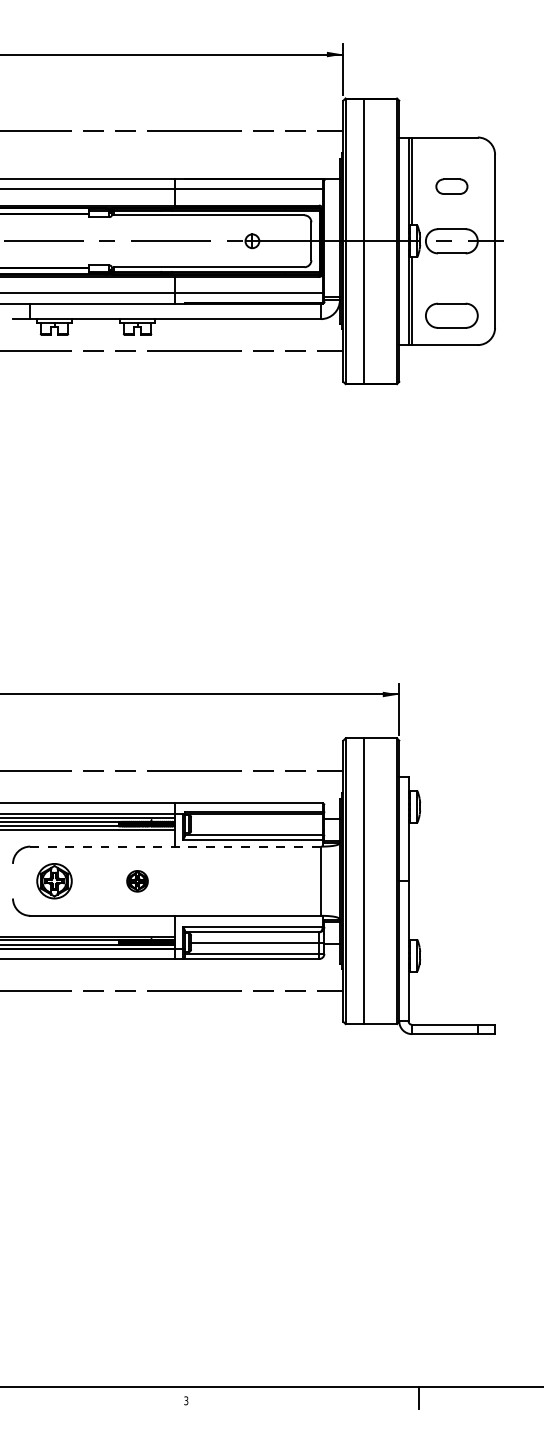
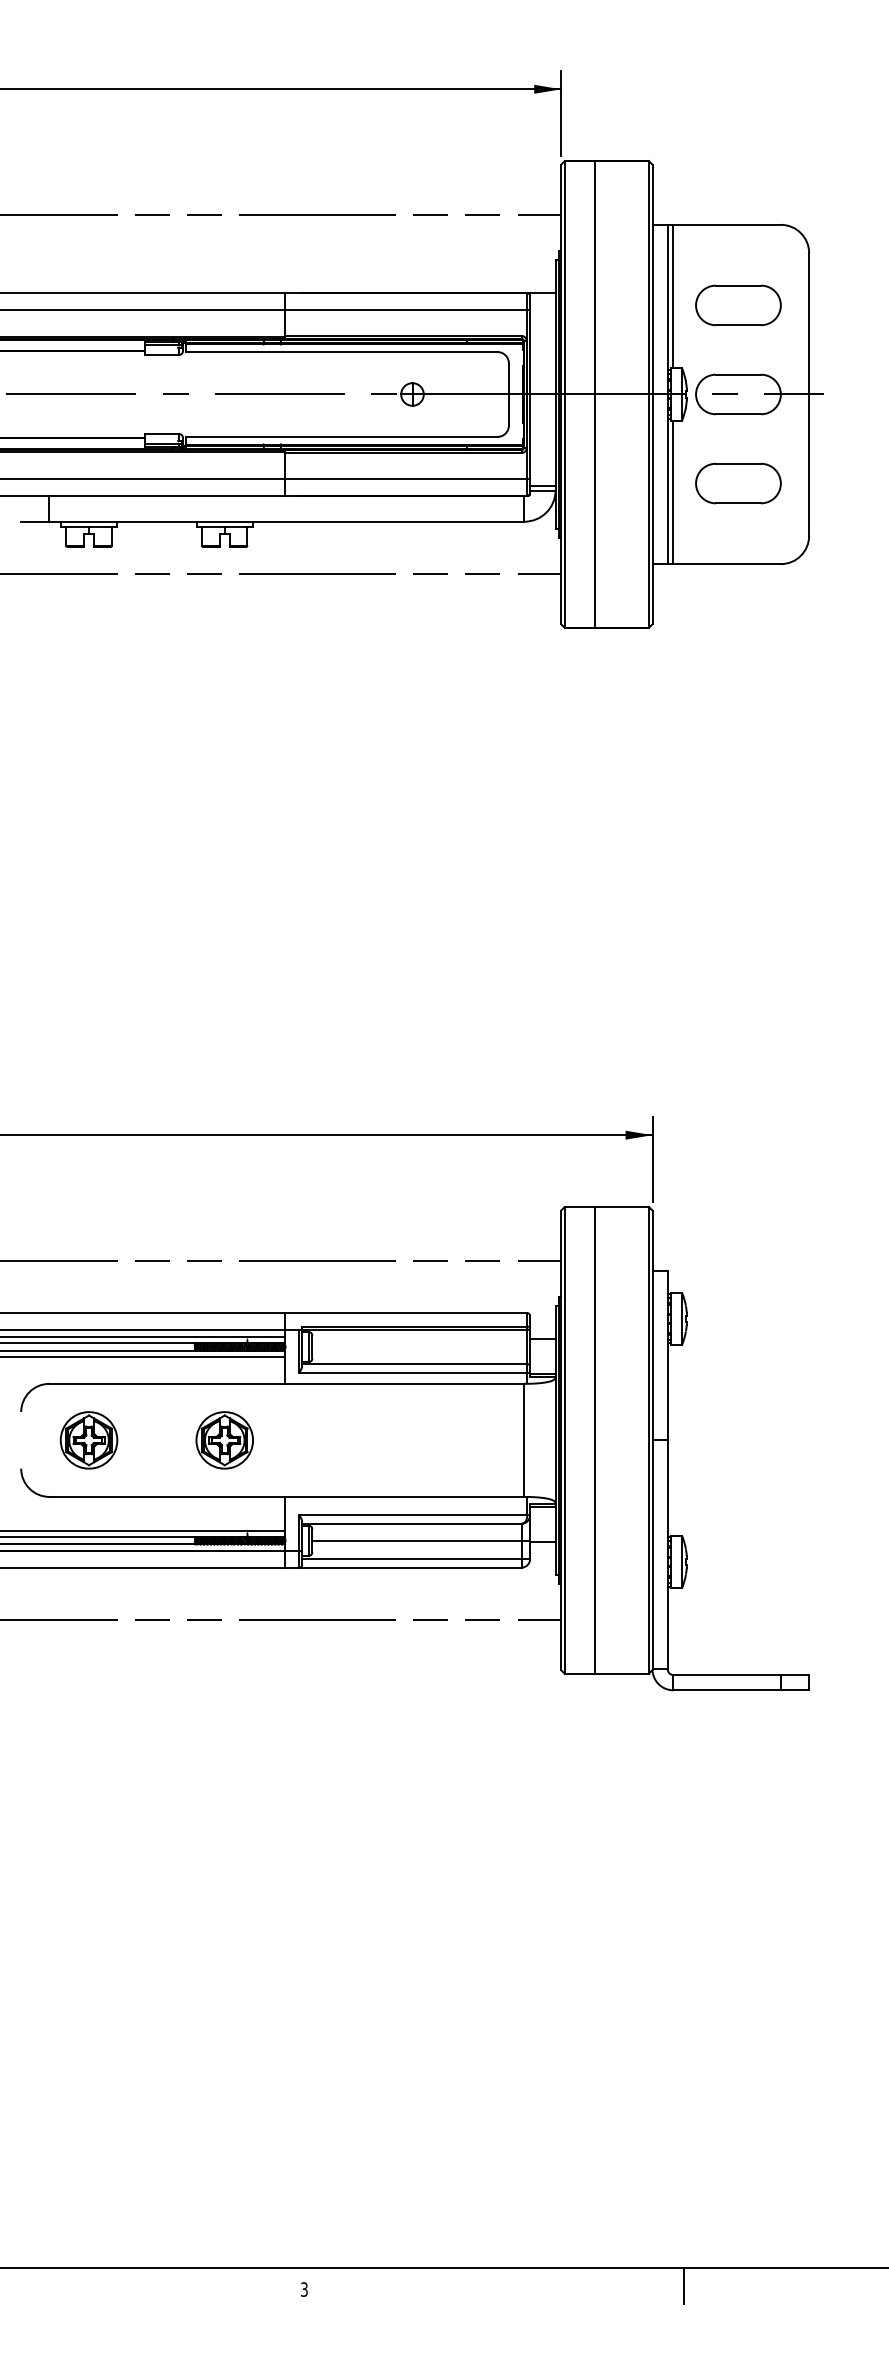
part: (451, 186) -> (737, 304), size x1.67
part: (451, 315) -> (737, 483), moved
line: (176, 846) -> (288, 1383), dashed -> solid
part: (137, 881) -> (224, 1440), size x1.67

